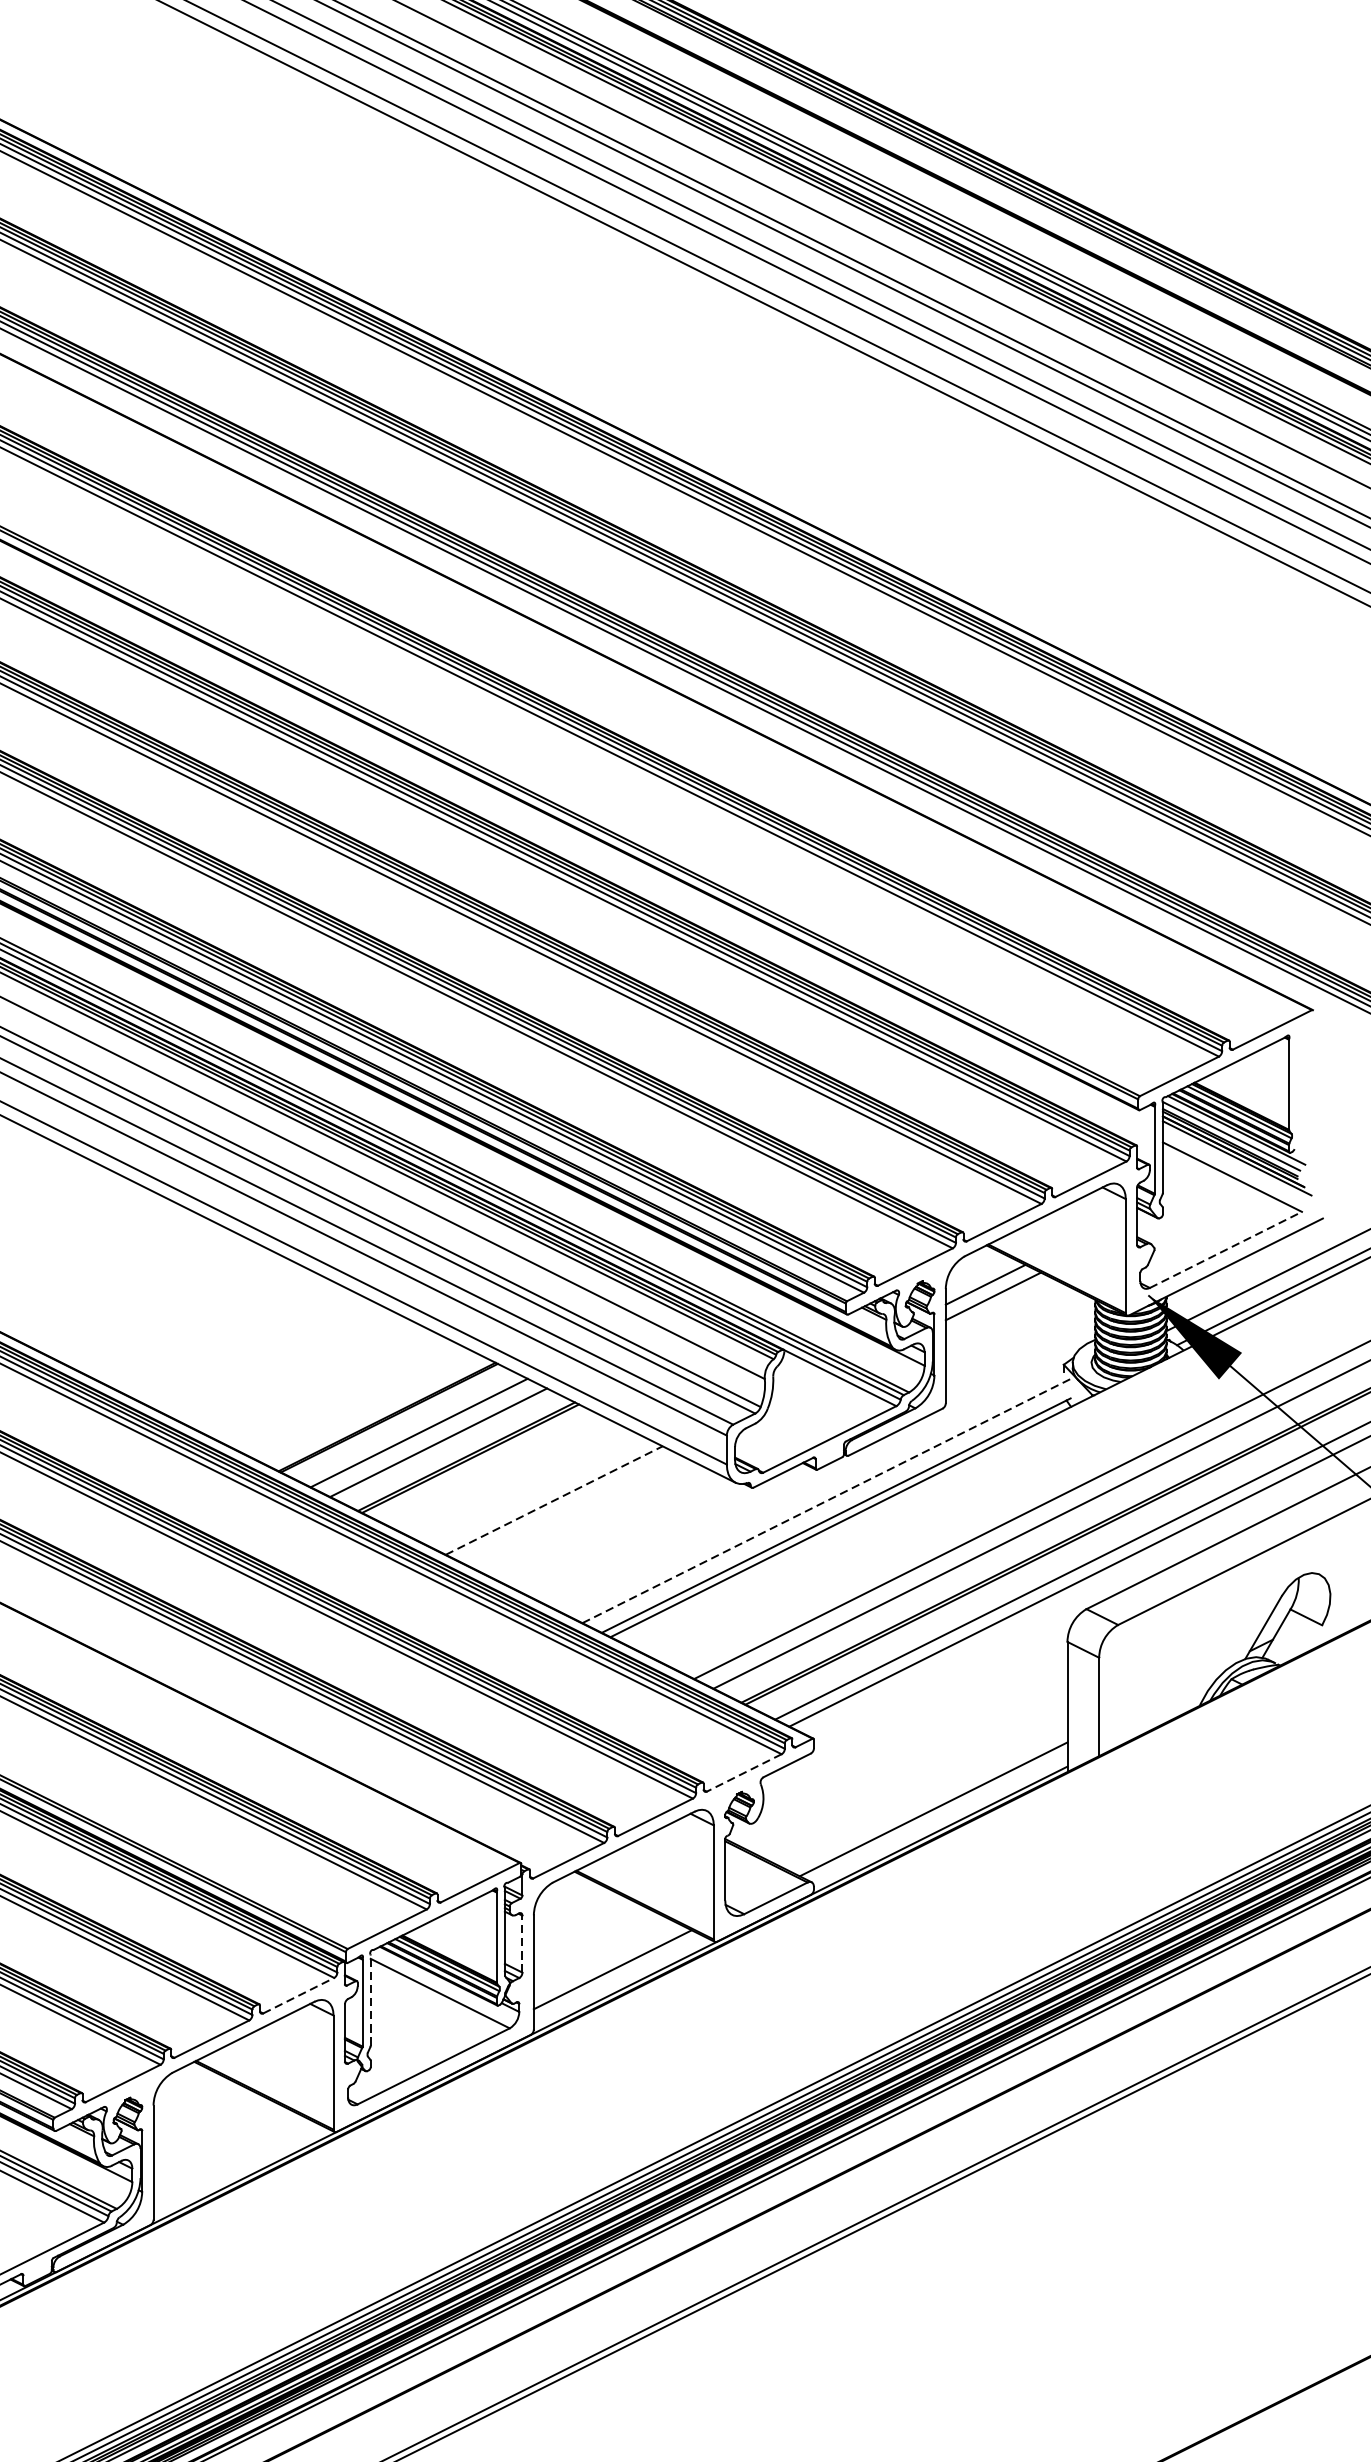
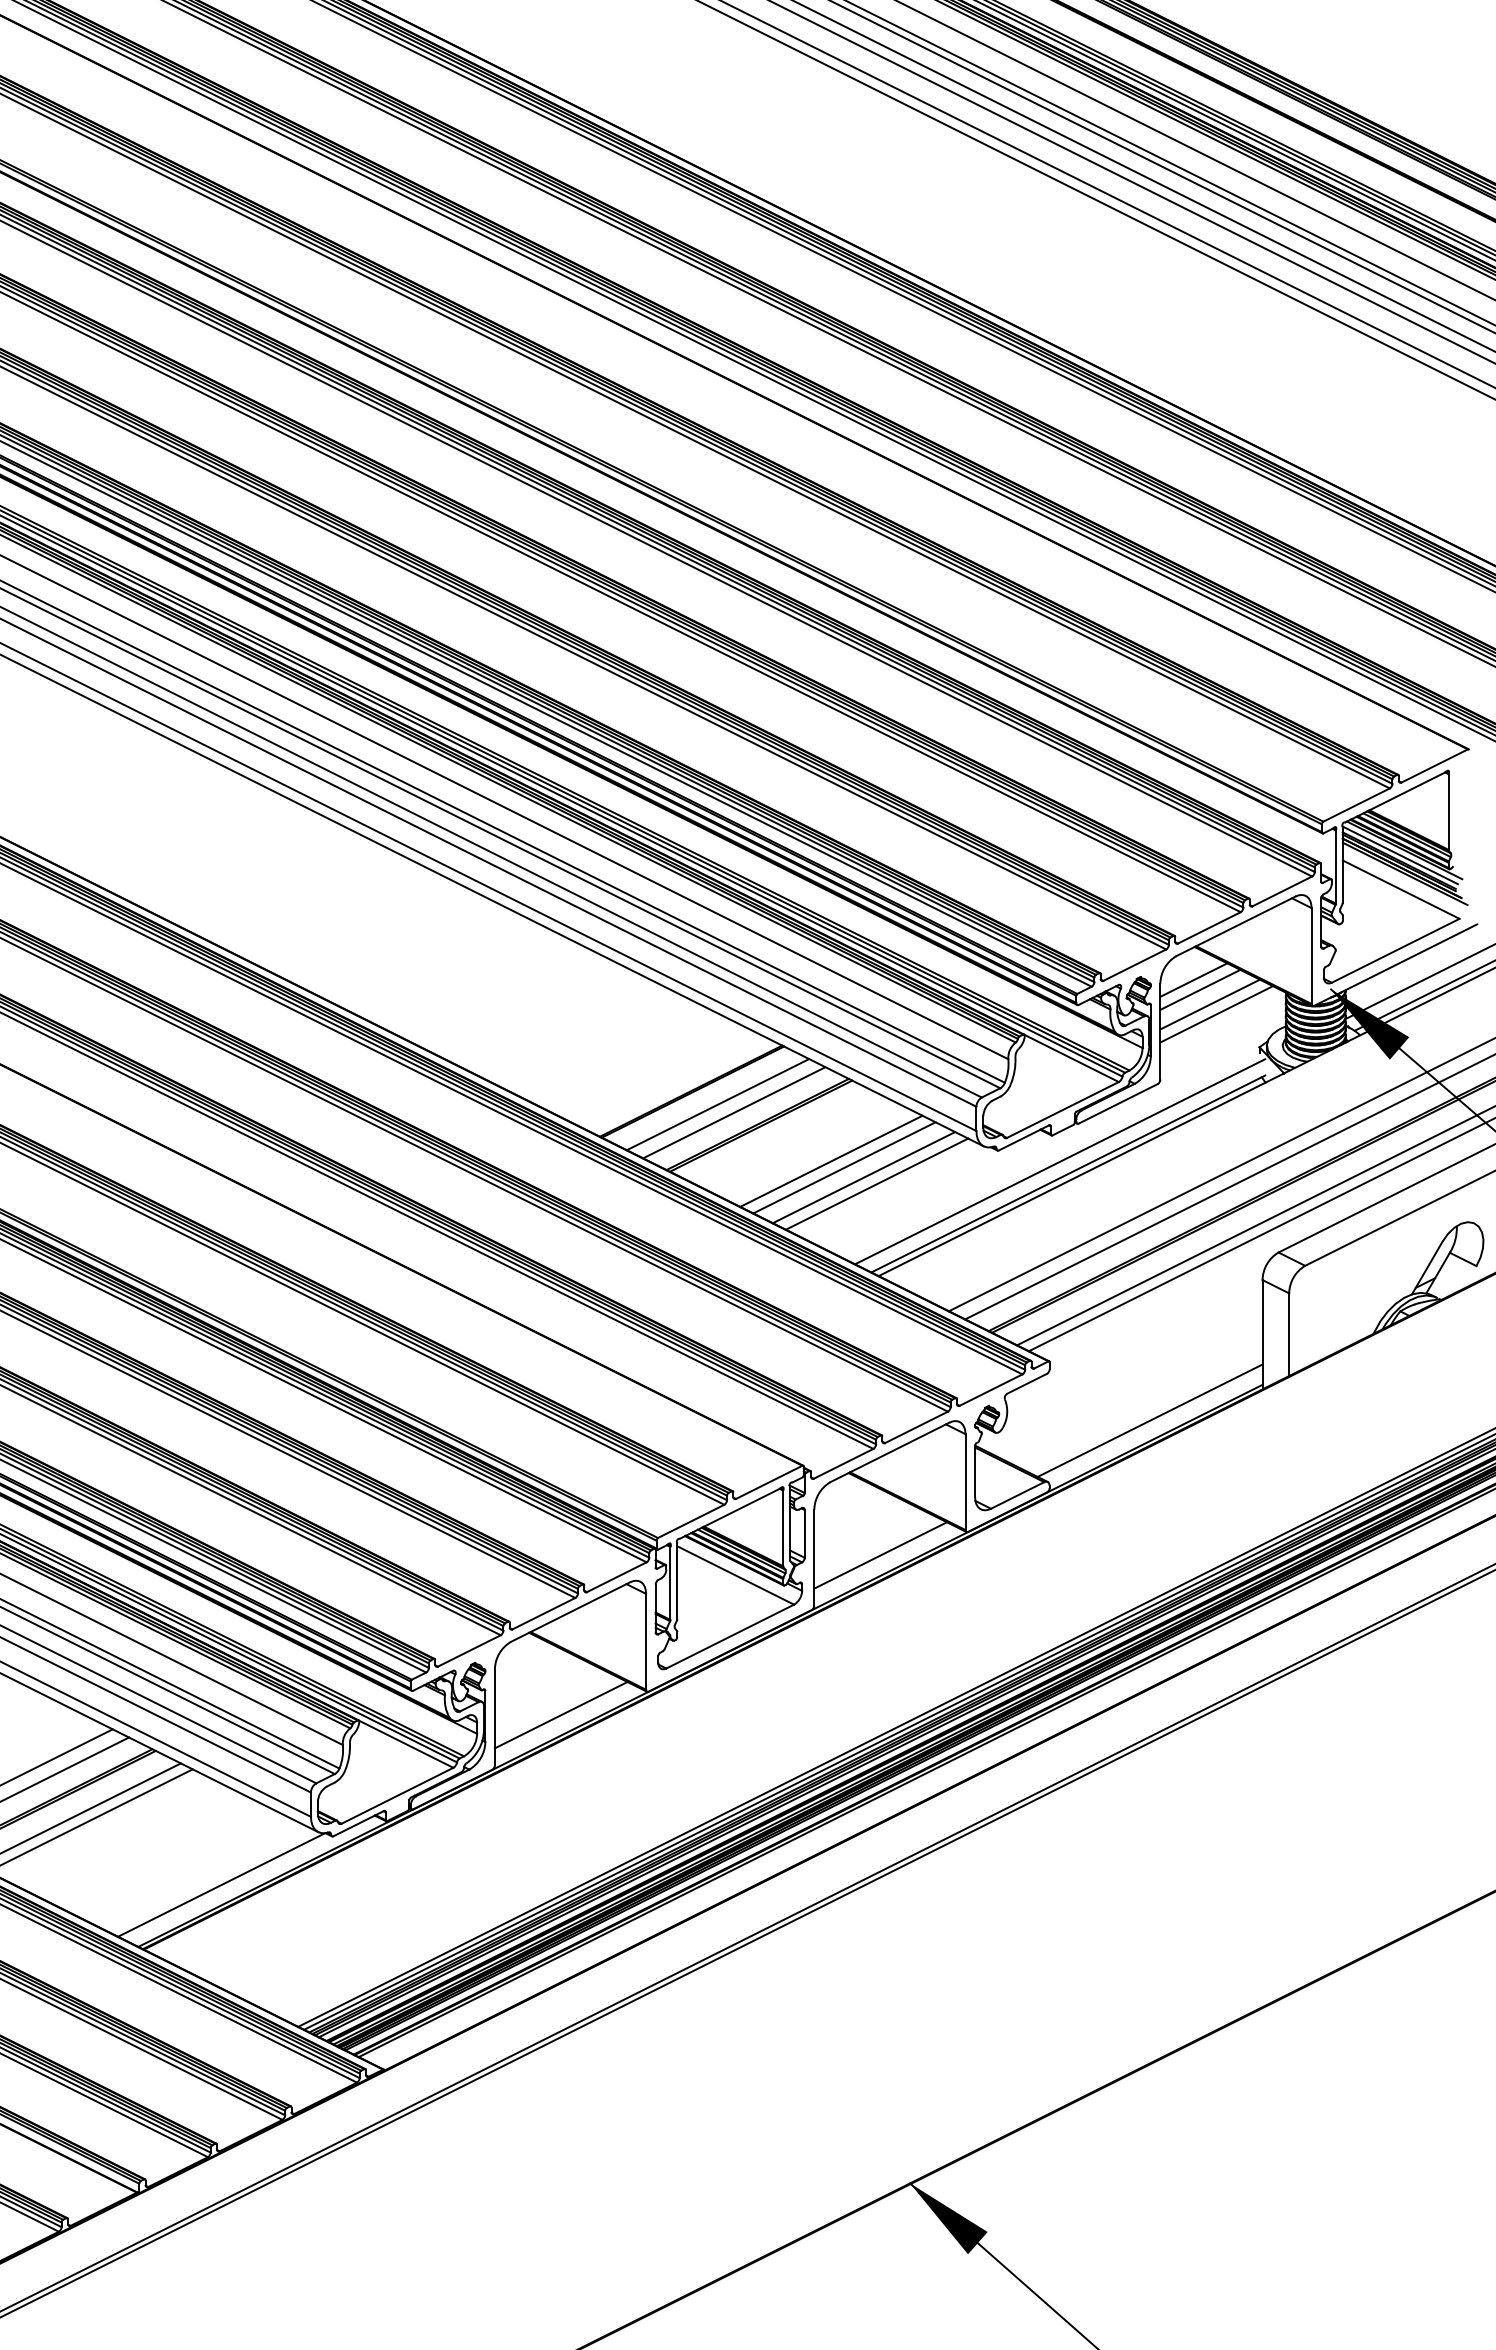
line: (1226, 1249) -> (1396, 950), dashed -> solid
line: (1004, 1313) -> (1209, 1004), added
line: (1012, 1325) -> (1216, 1014), added
line: (554, 1500) -> (831, 1161), dashed -> solid
line: (826, 1500) -> (1060, 1161), dashed -> solid
line: (569, 1507) -> (844, 1167), added
line: (592, 1519) -> (863, 1177), added
line: (607, 1526) -> (876, 1183), added
line: (743, 1773) -> (990, 1390), dashed -> solid
line: (522, 1943) -> (804, 1533), dashed -> solid
line: (299, 1996) -> (617, 1577), dashed -> solid
line: (370, 2000) -> (677, 1581), dashed -> solid
line: (231, 2160) -> (560, 1715), added

